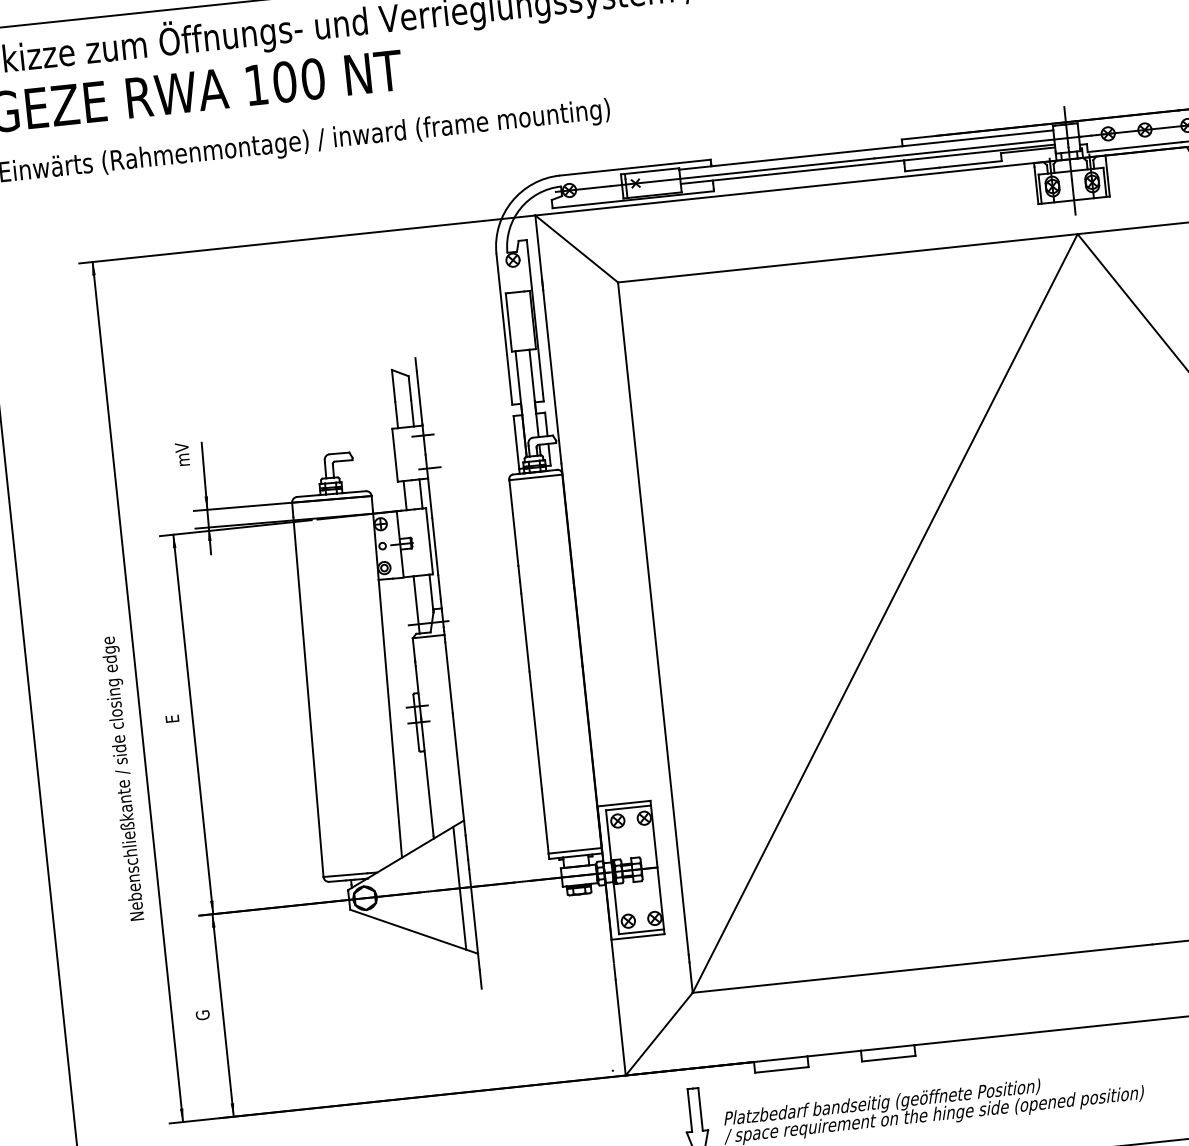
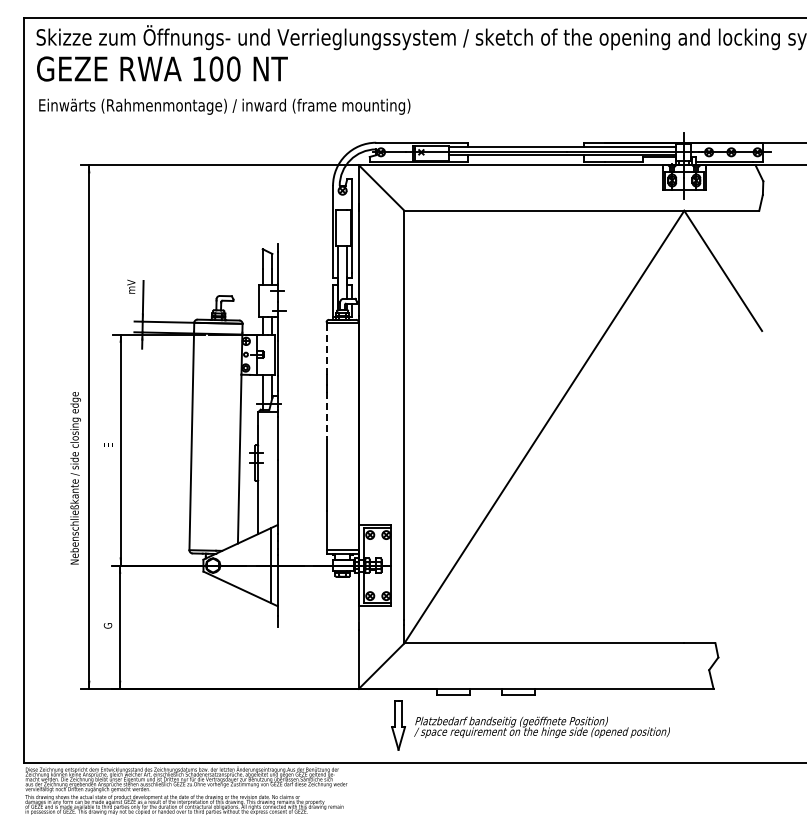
line: (513, 522) -> (326, 348), solid -> dashed
line: (525, 632) -> (326, 415), solid -> dashed

